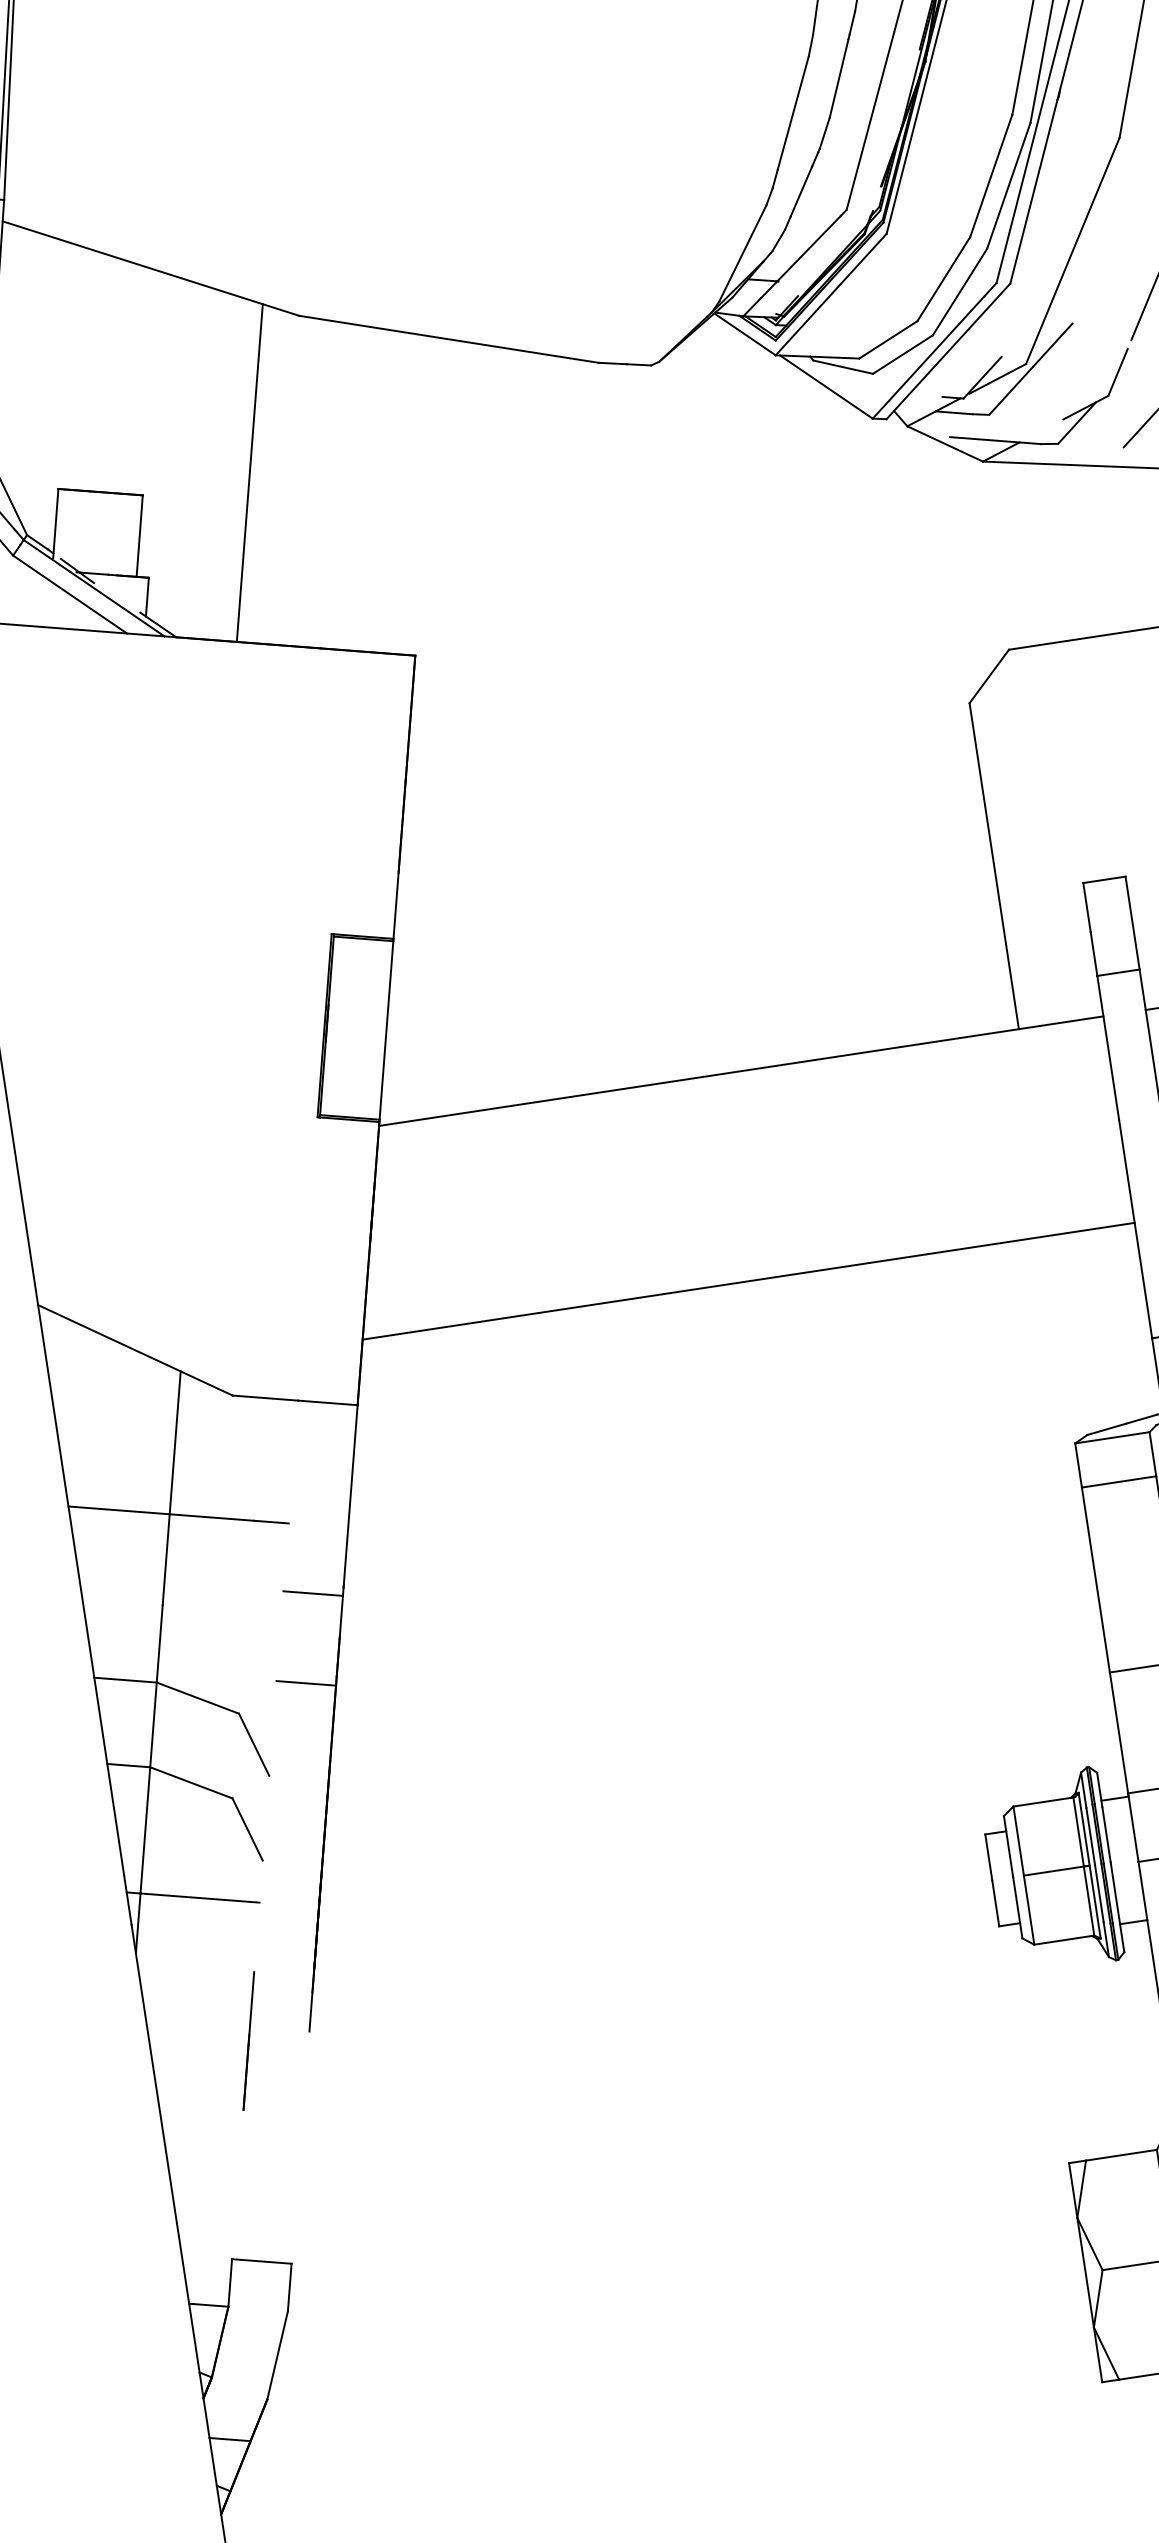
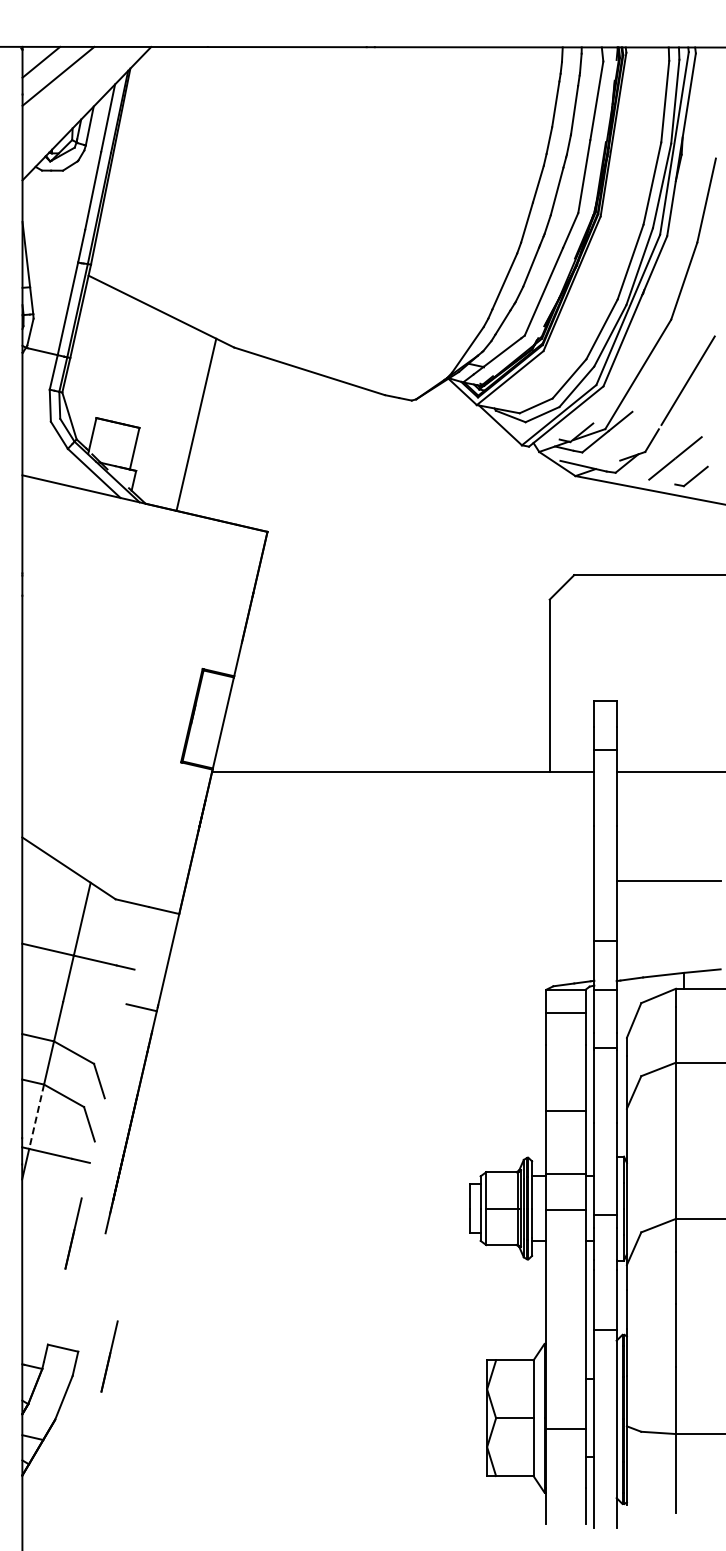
line: (748, 1281) -> (390, 880), removed
line: (304, 1681) -> (130, 1052), removed
line: (145, 1831) -> (36, 1117), solid -> dashed
line: (352, 2263) -> (109, 1356), added

